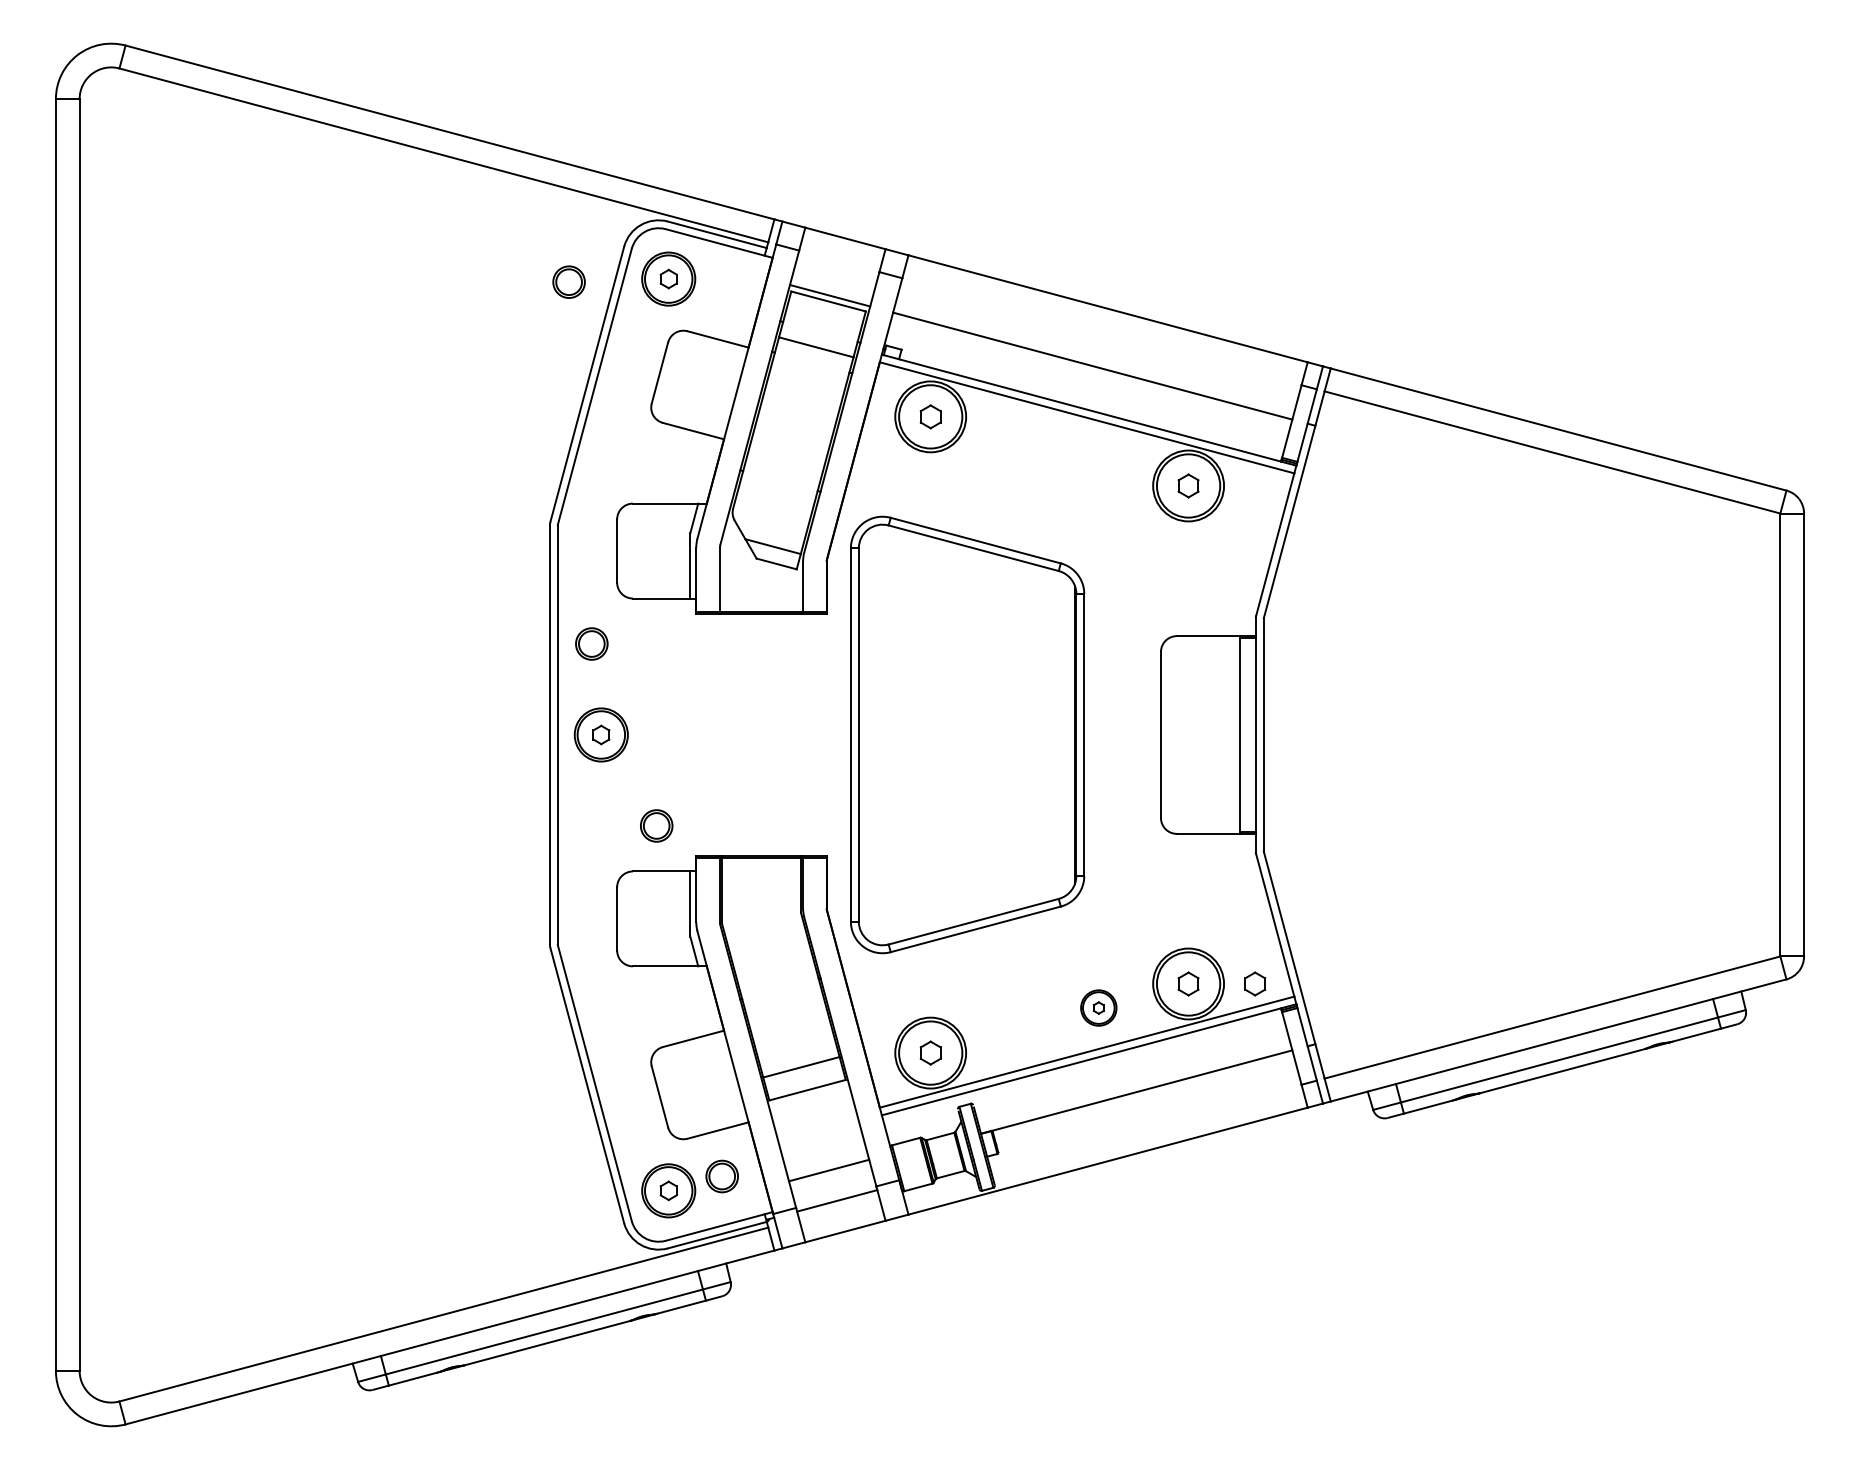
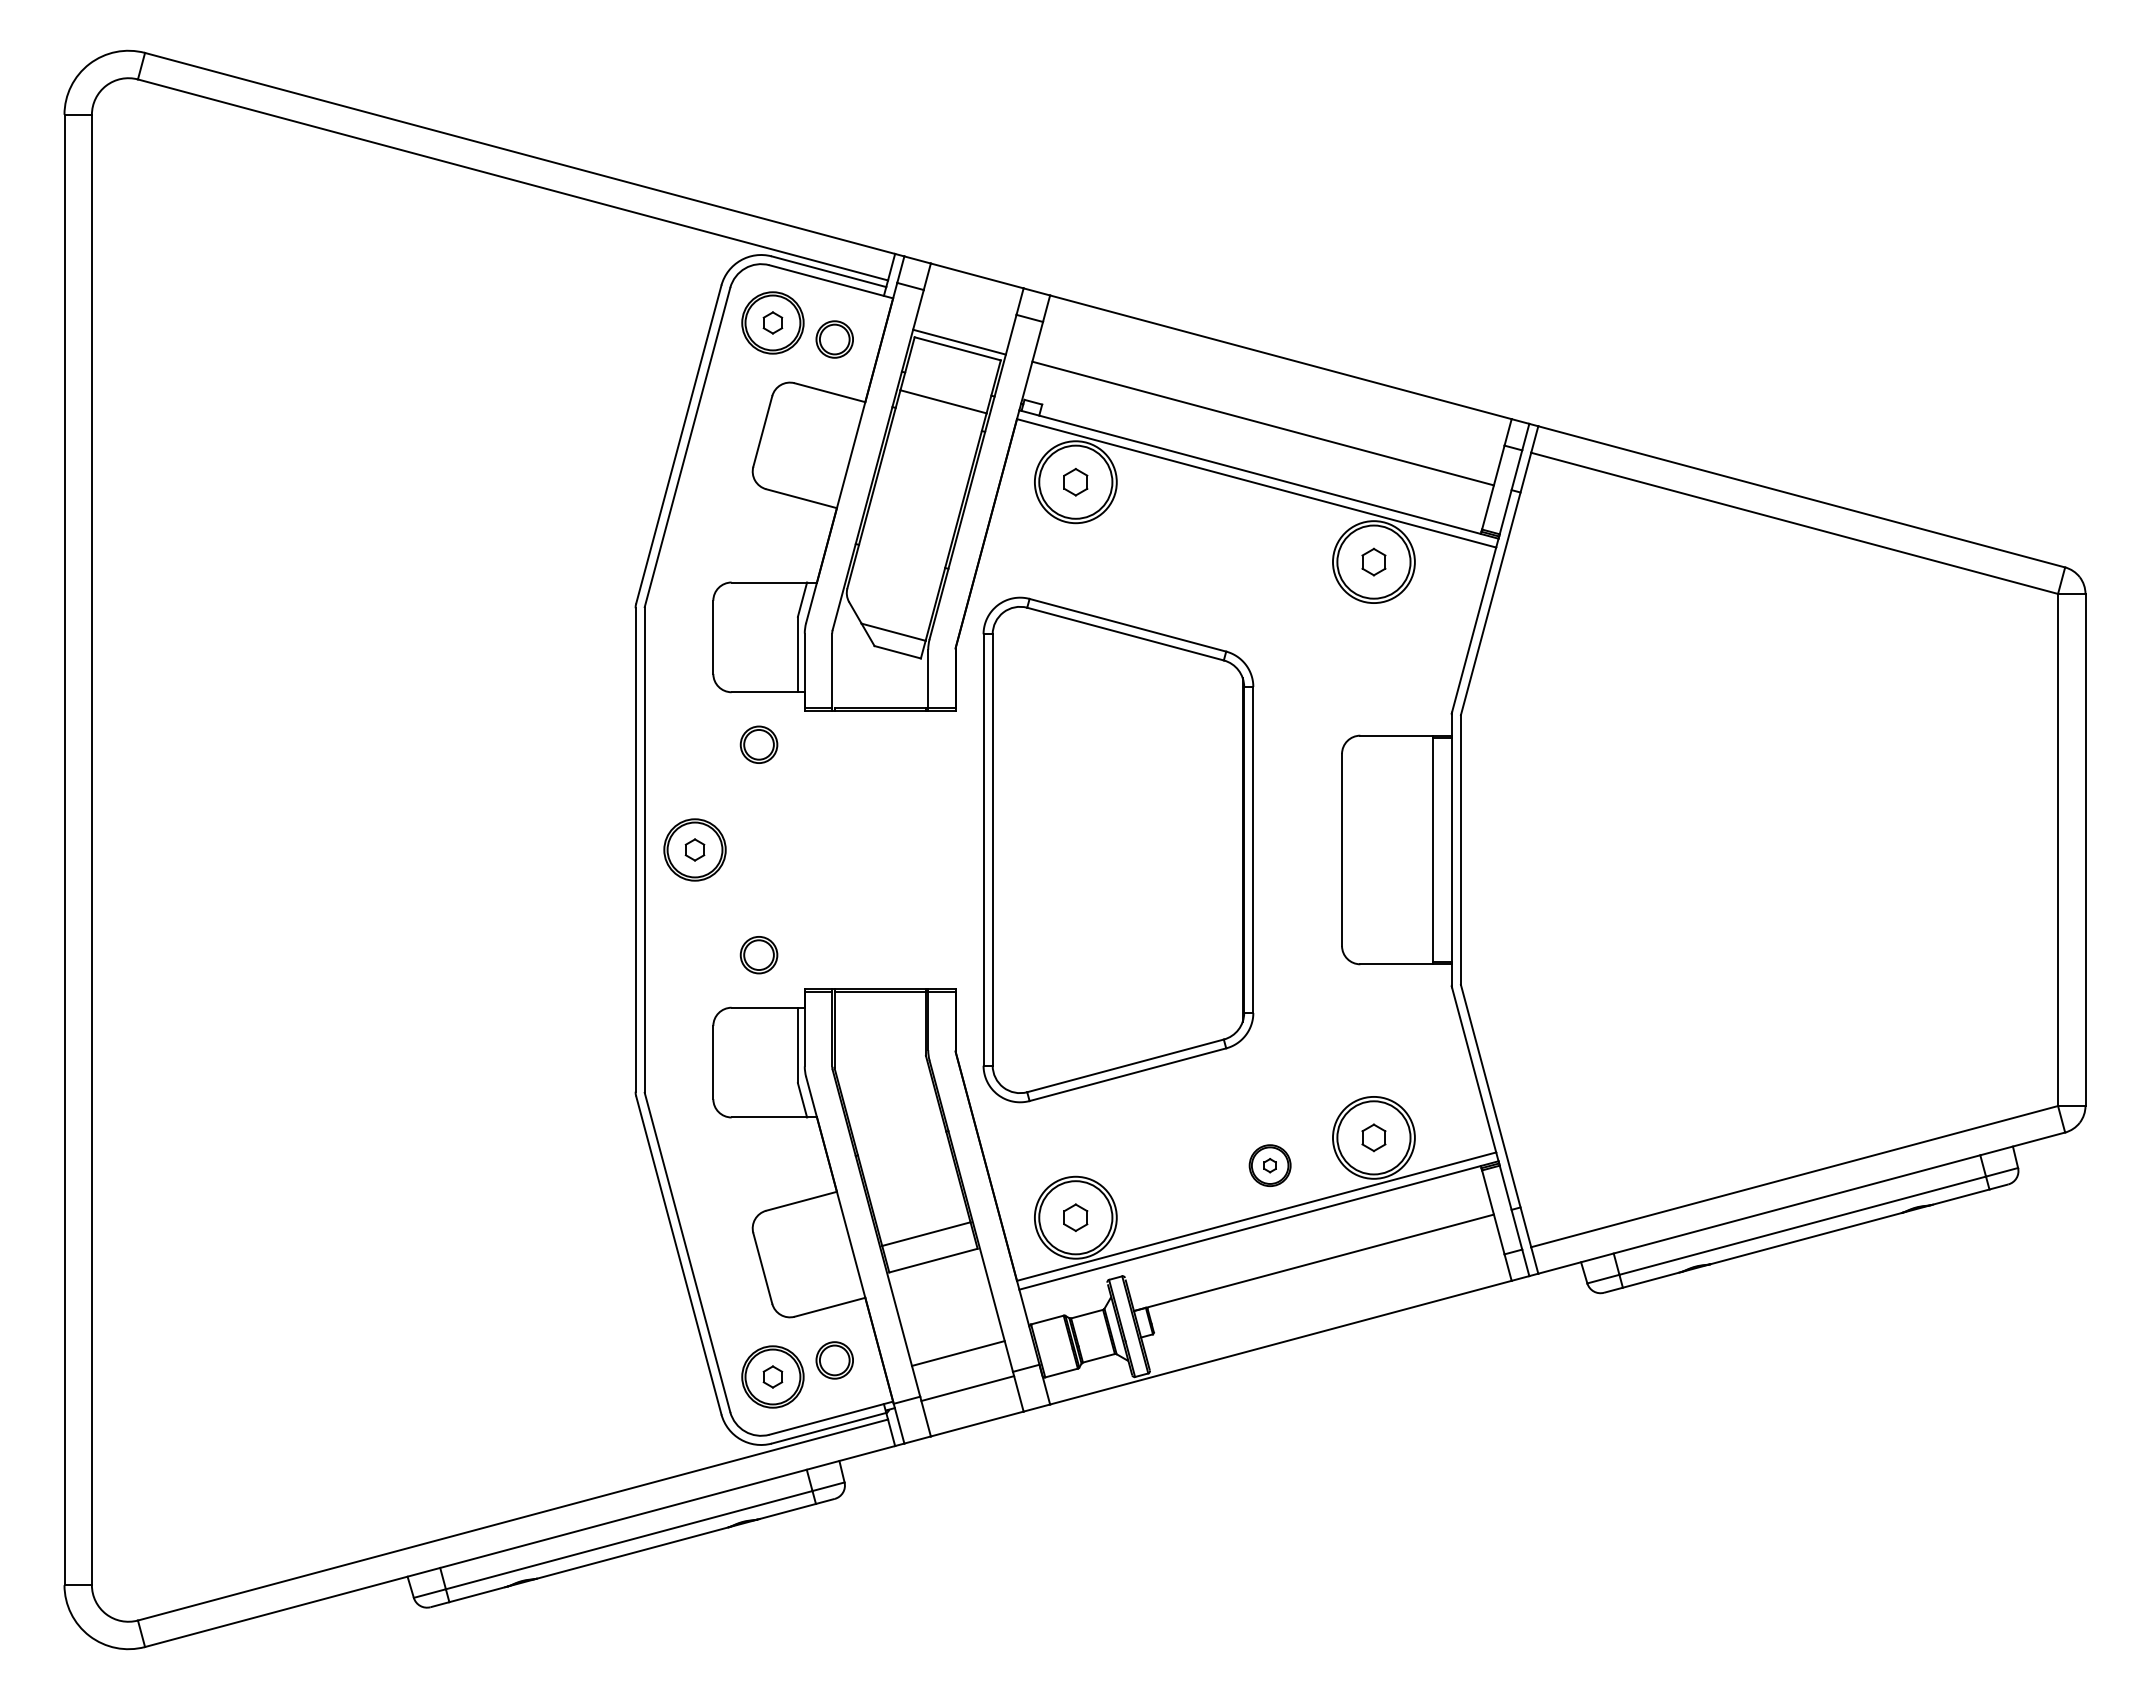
part: (568, 282) -> (834, 339), moved
part: (591, 643) -> (758, 744), moved
part: (1254, 983) -> (1450, 1137), removed

